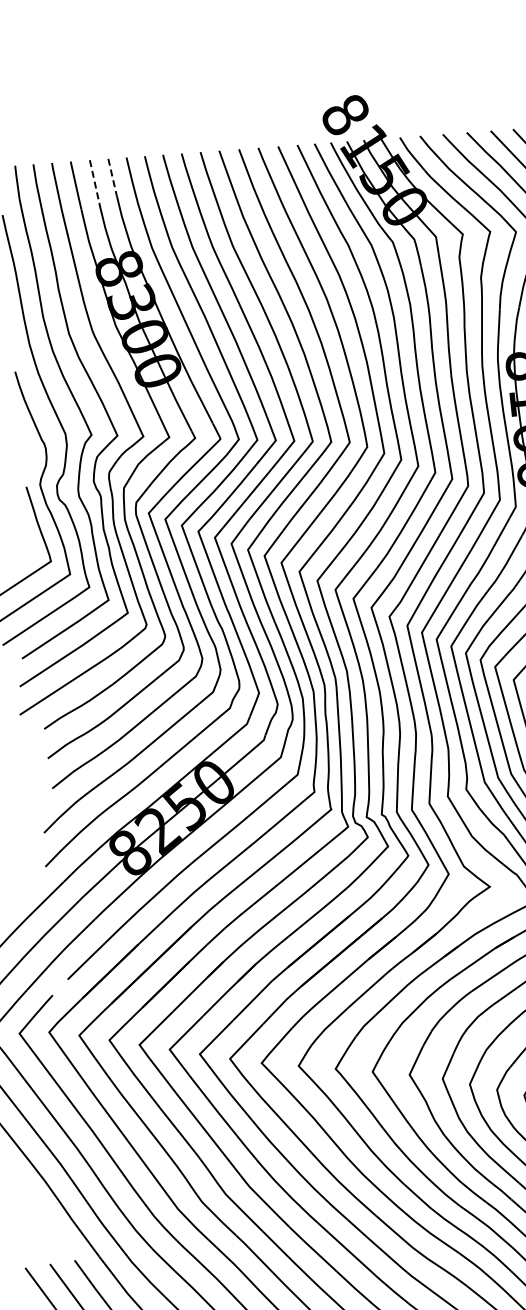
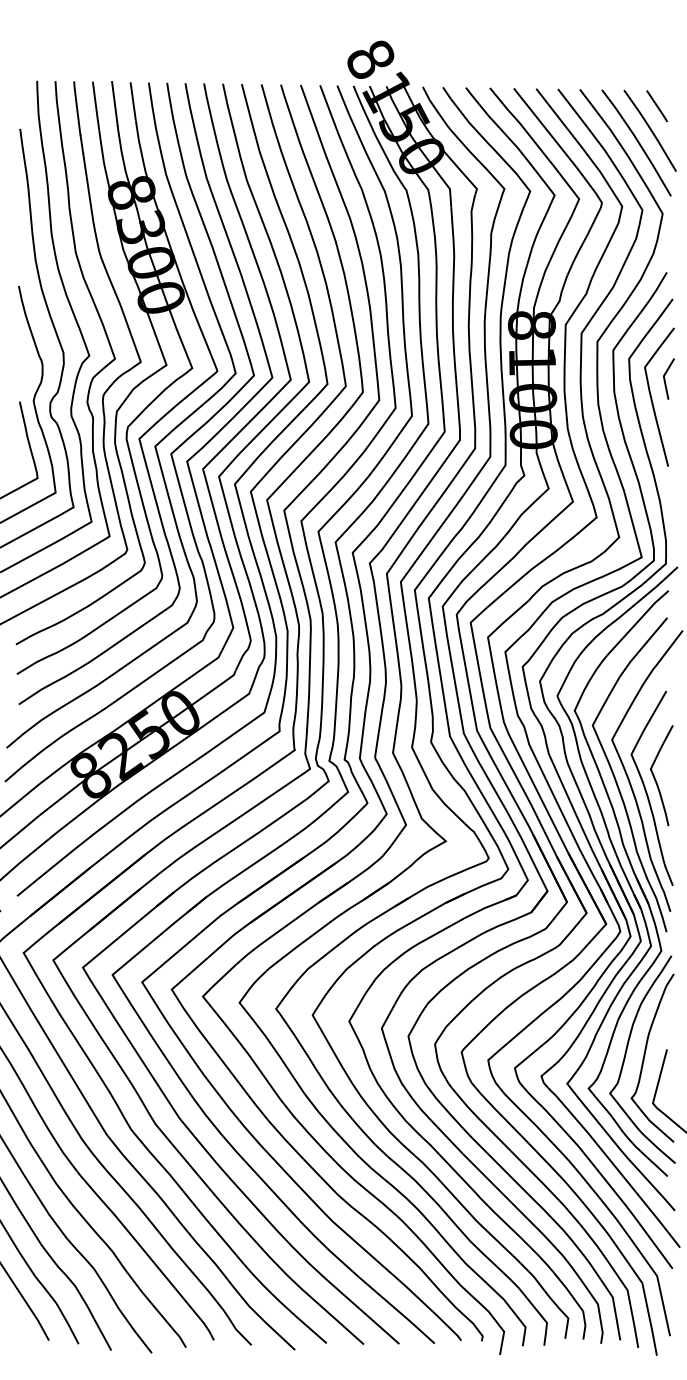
line: (113, 178) -> (133, 102), dashed -> solid
line: (94, 181) -> (114, 103), dashed -> solid

